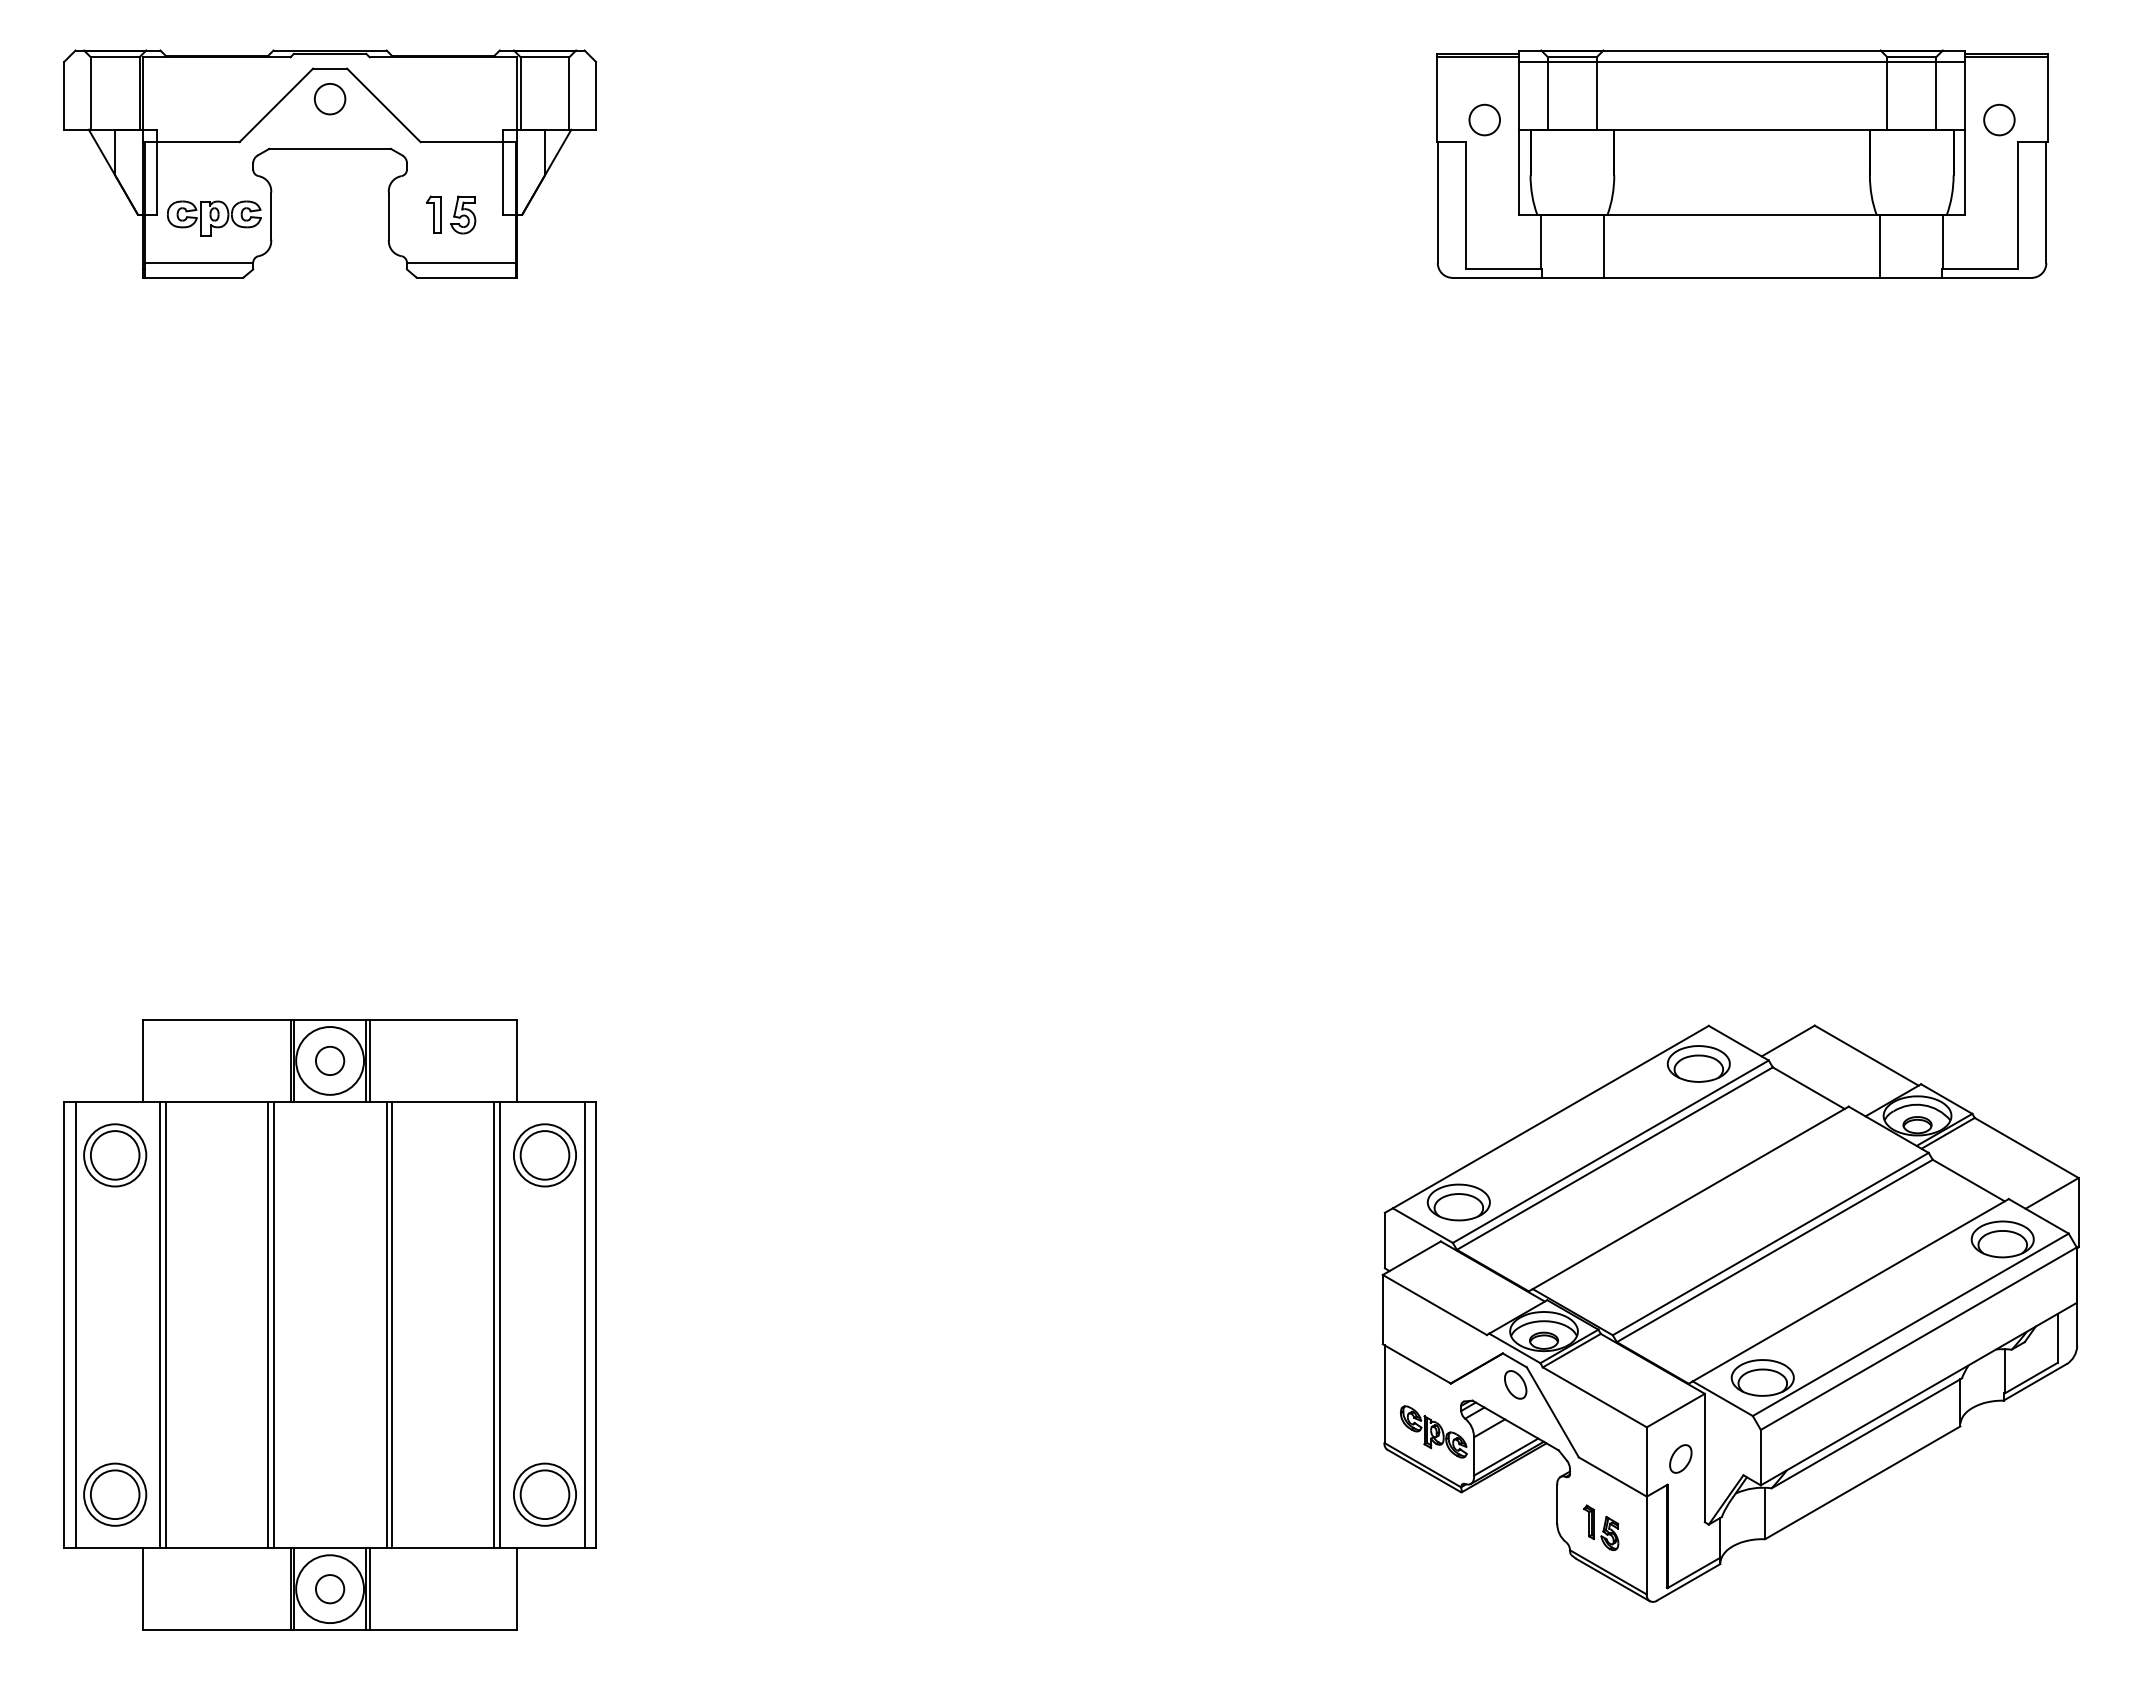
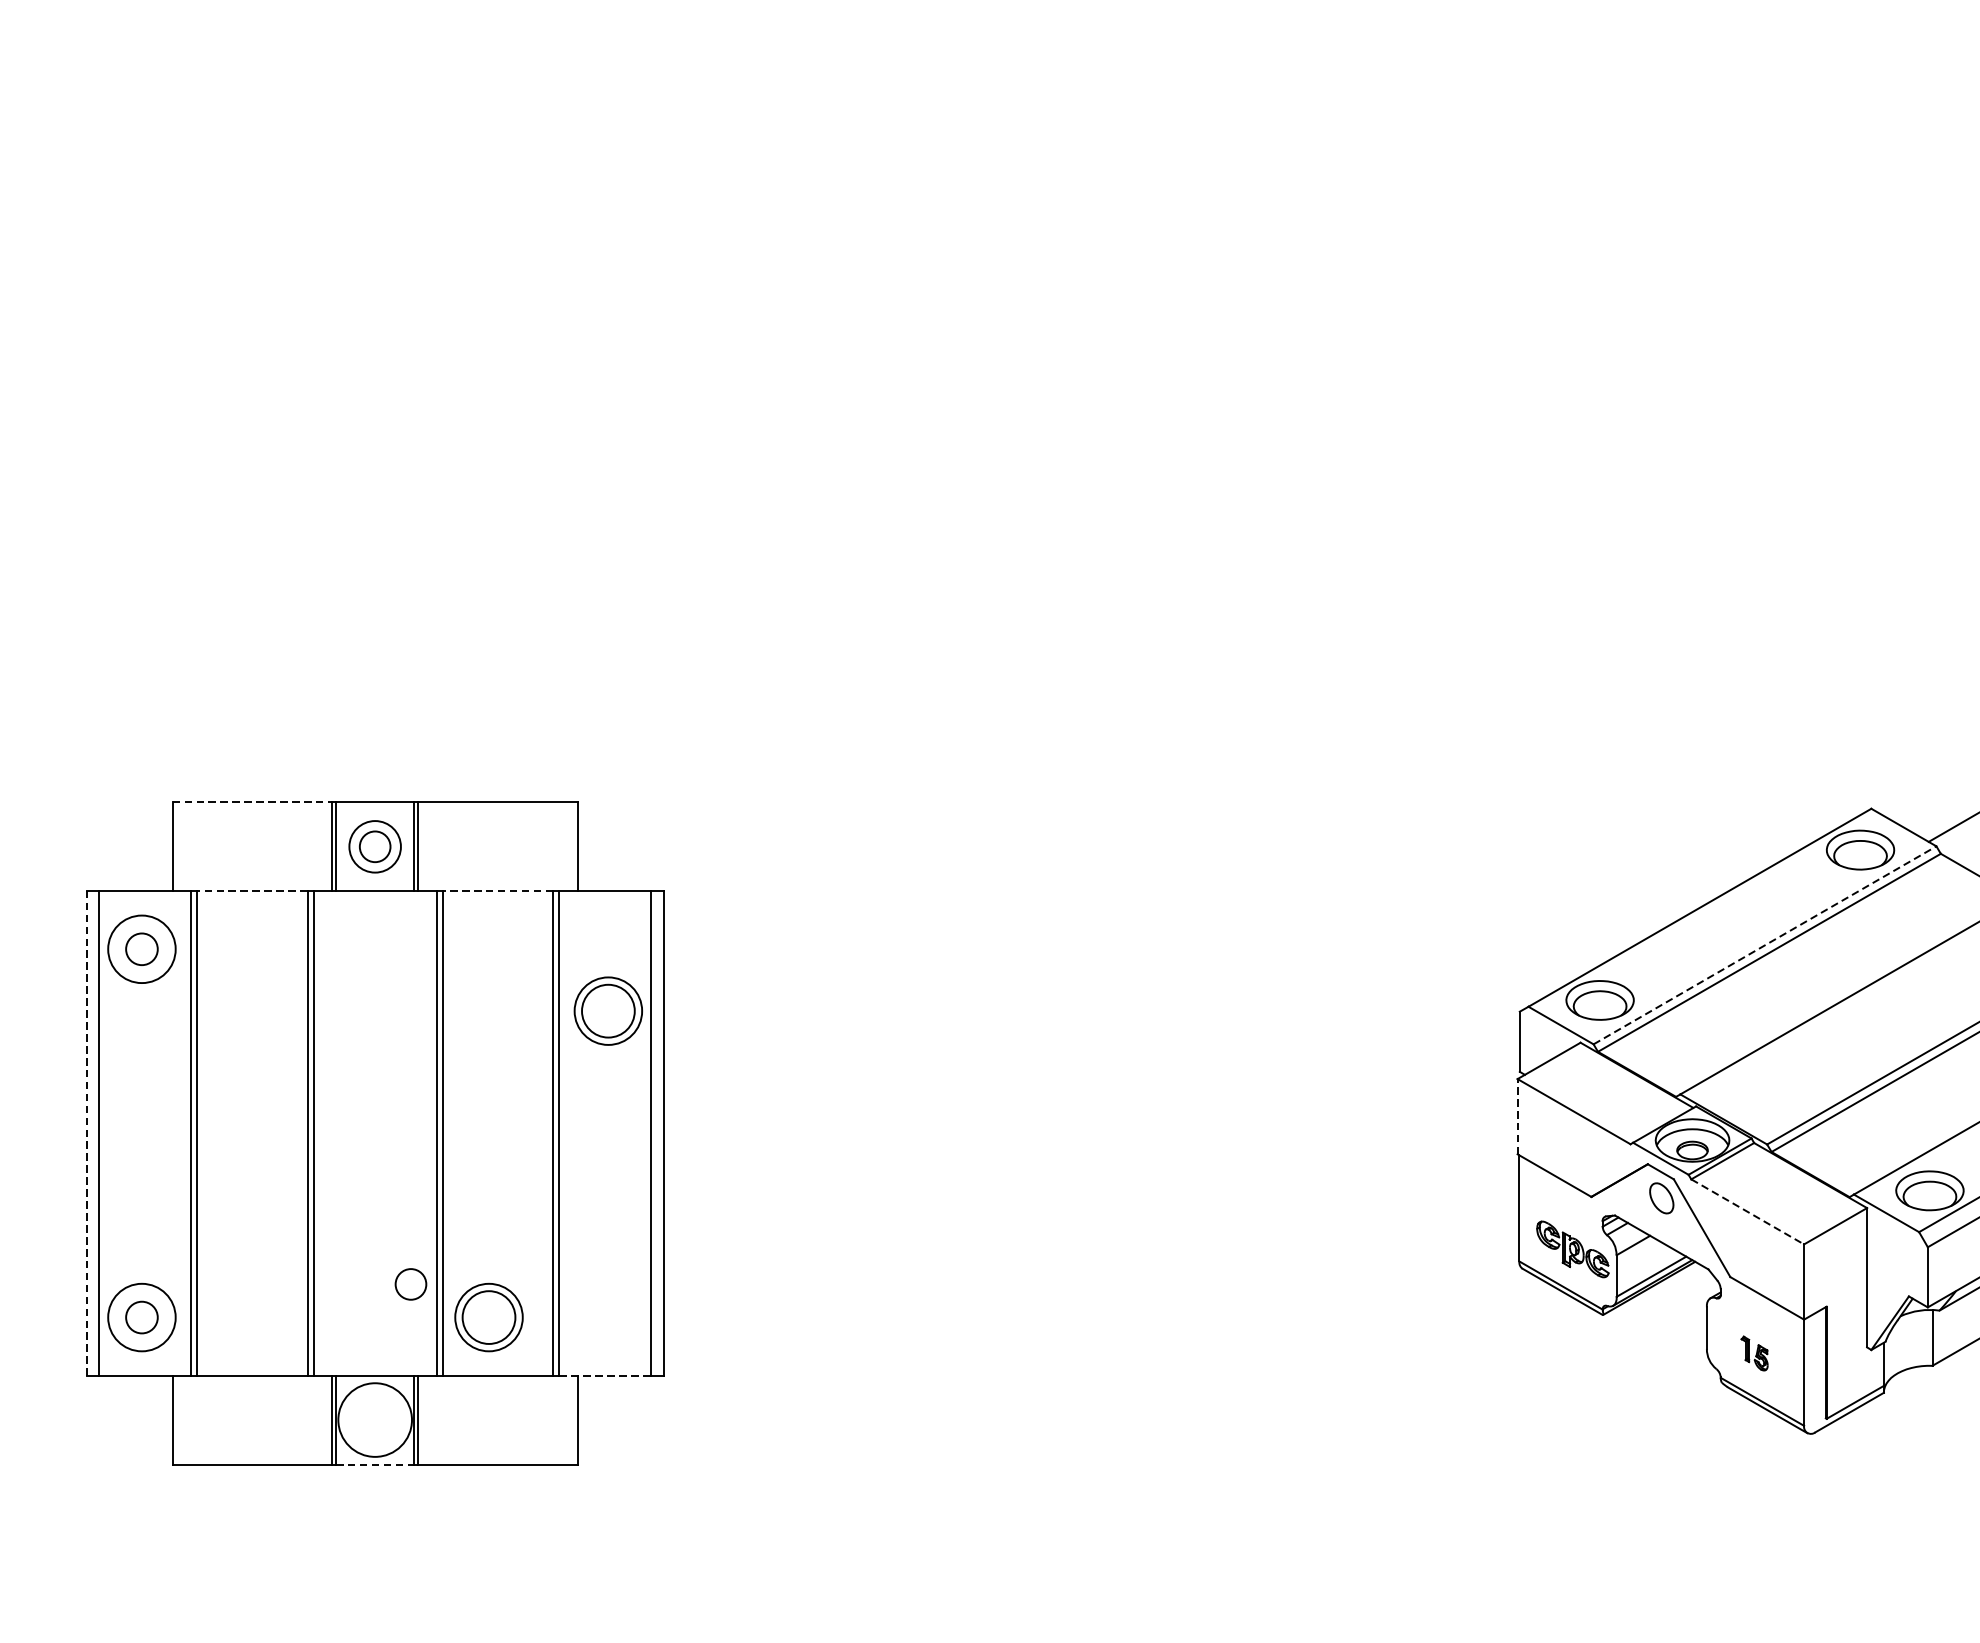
line: (216, 1019) -> (251, 801), solid -> dashed
circle: (330, 1060) -> (375, 846), size x0.7
line: (216, 1101) -> (251, 890), solid -> dashed
line: (443, 1101) -> (498, 890), solid -> dashed
line: (1611, 1151) -> (1765, 945), solid -> dashed
circle: (114, 1155) -> (141, 949), size x0.6
part: (544, 1155) -> (607, 1011), moved
line: (1382, 1309) -> (1517, 1116), solid -> dashed
line: (64, 1324) -> (86, 1132), solid -> dashed
line: (1594, 1397) -> (1747, 1212), solid -> dashed
part: (1680, 1458) -> (1840, 1278), removed
circle: (114, 1494) -> (141, 1317), size x0.6
part: (544, 1494) -> (488, 1317), moved
part: (1601, 1527) -> (1754, 1353), size x0.7
line: (542, 1548) -> (605, 1375), solid -> dashed
circle: (330, 1589) -> (411, 1284), moved
line: (330, 1630) -> (375, 1464), solid -> dashed

